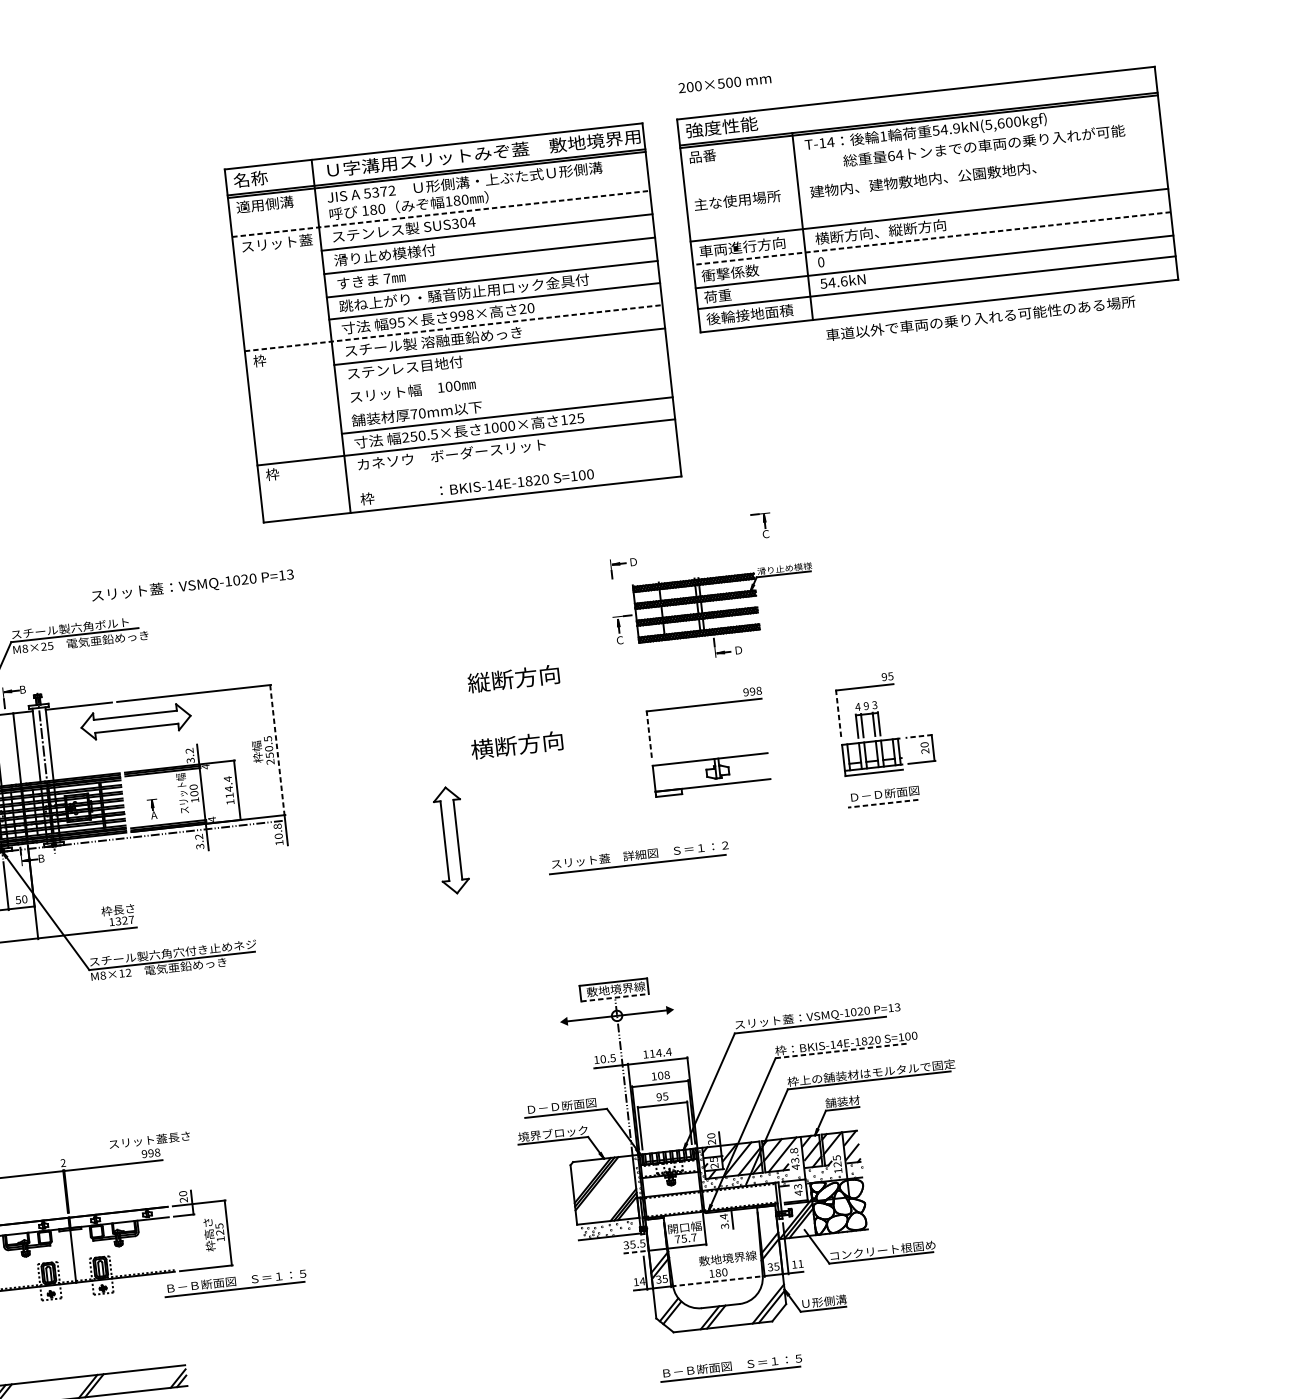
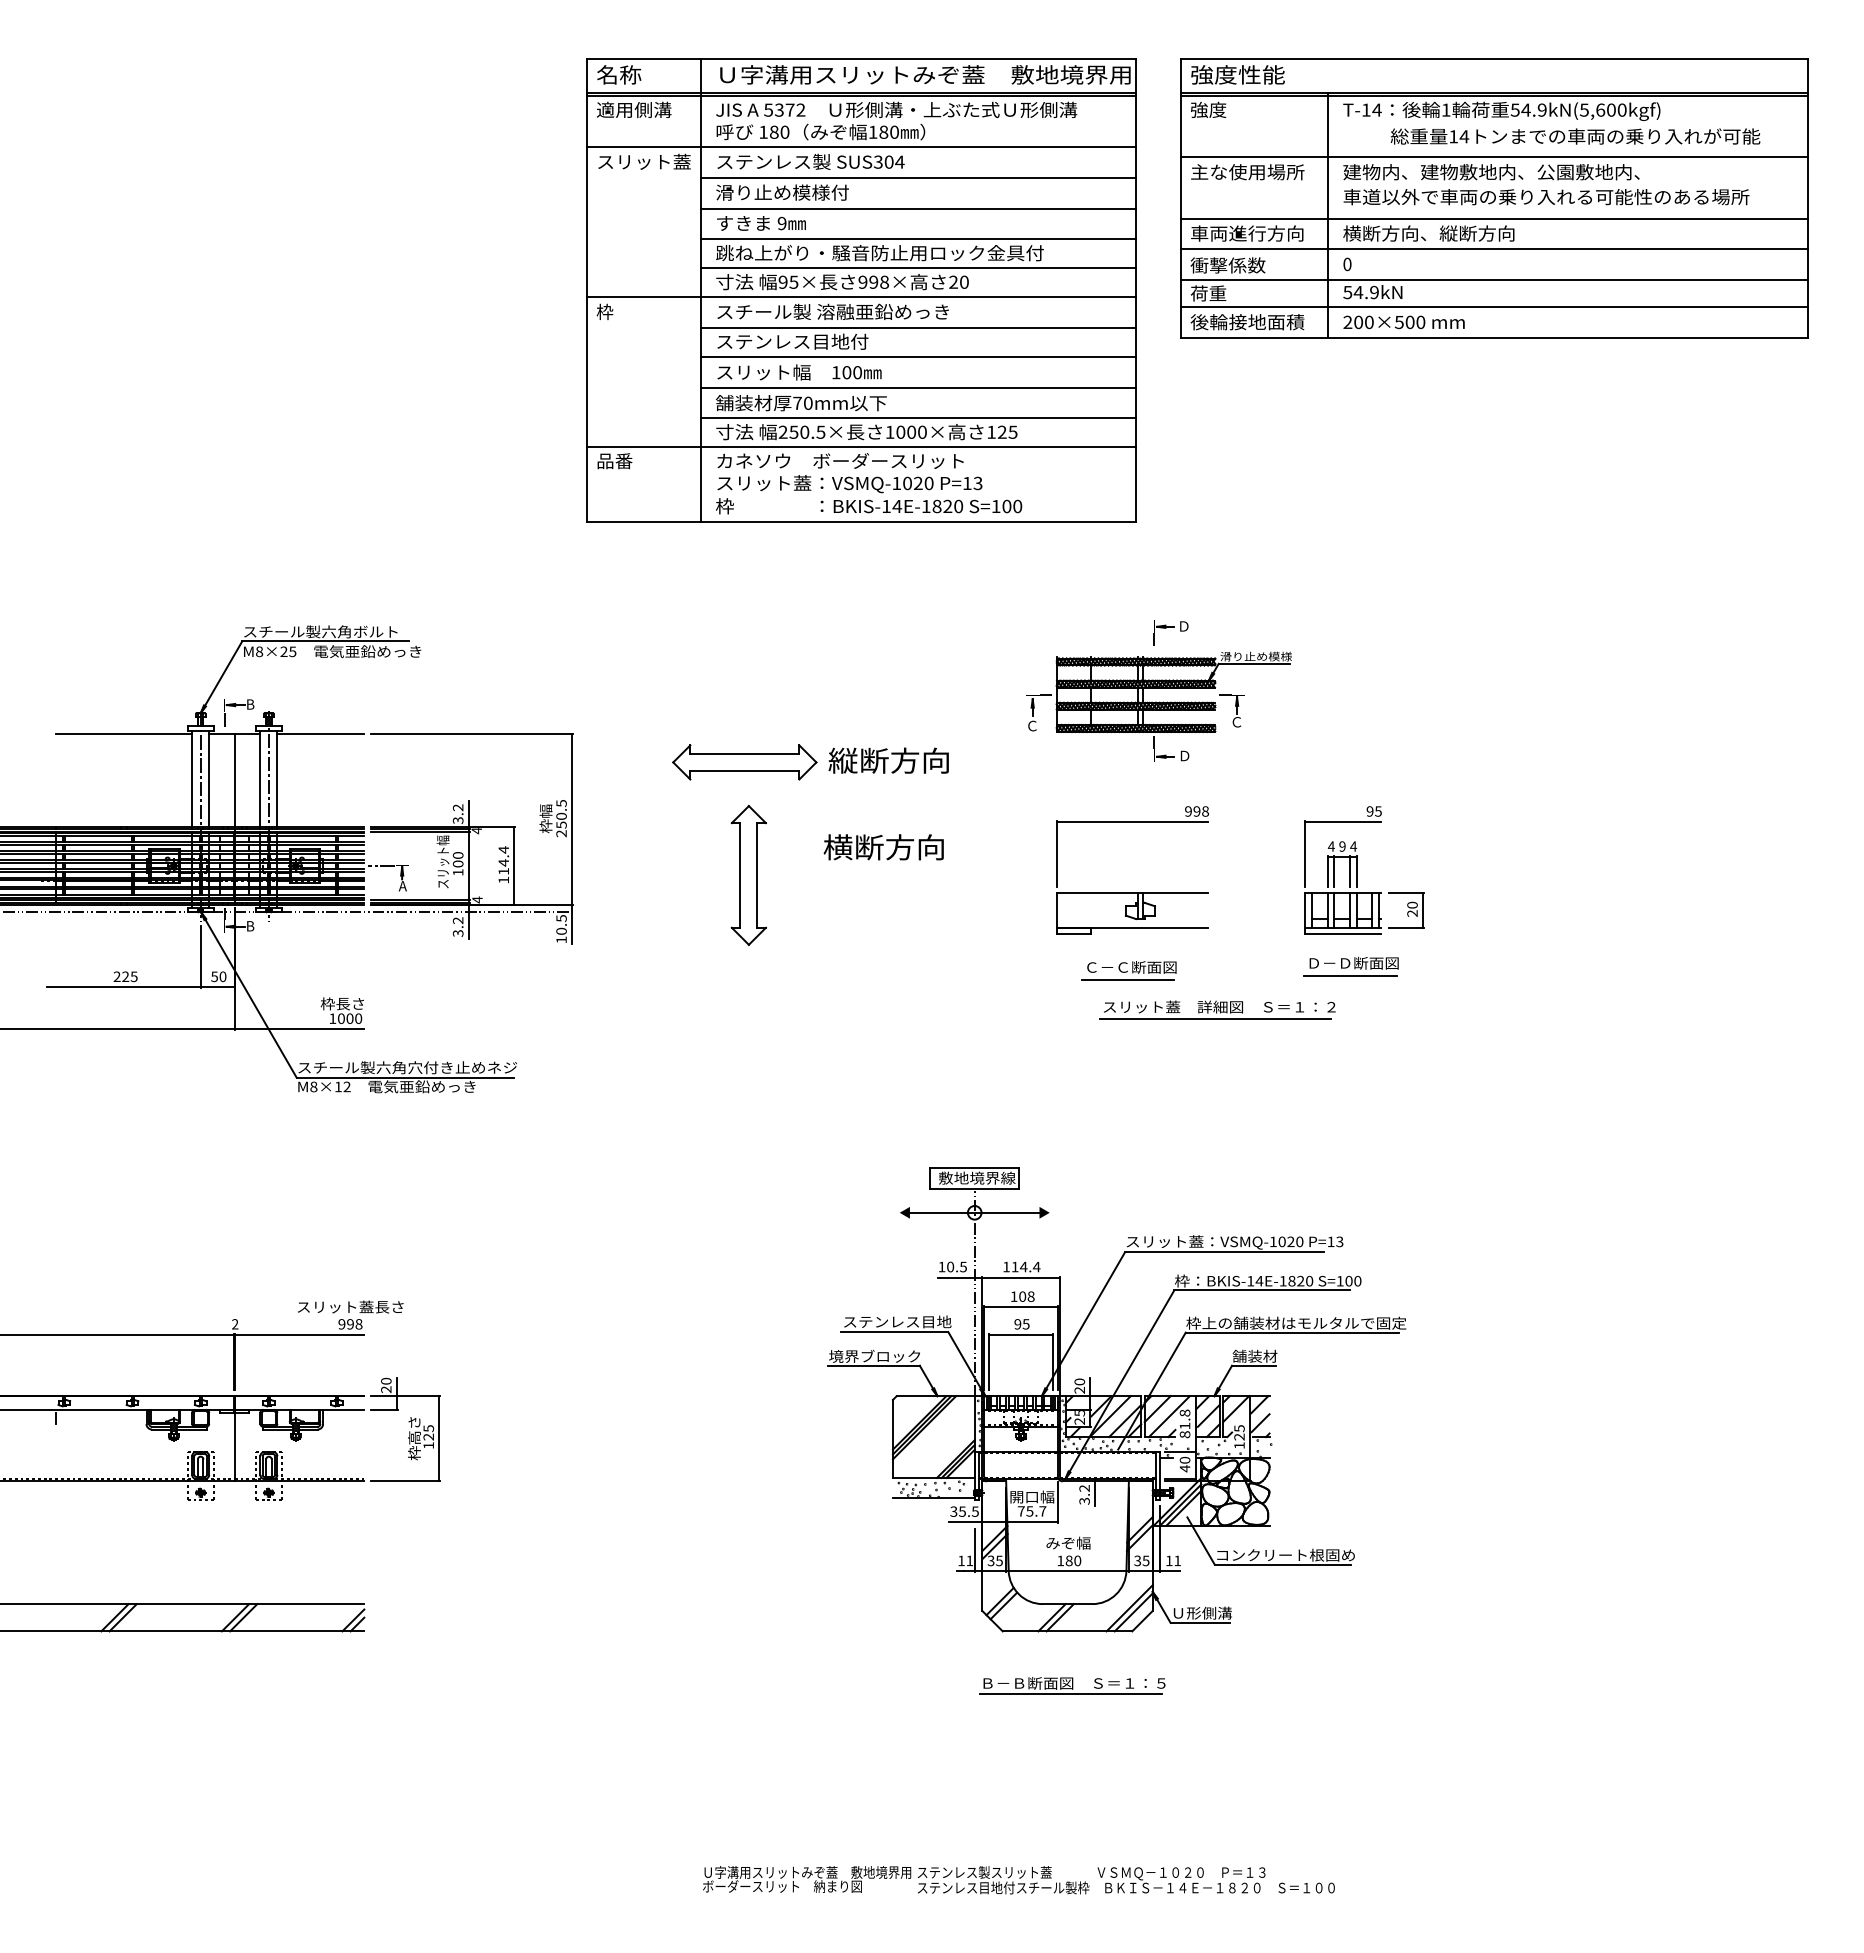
text: (724, 83) -> (1403, 322), moved
text: (891, 155) -> (1453, 136), 64 -> 14
text: (702, 156) -> (1208, 109), 品番 -> 強度
line: (924, 168) -> (1494, 157), added
line: (441, 214) -> (861, 147), dashed -> solid
line: (931, 238) -> (1494, 249), dashed -> solid
text: (386, 278) -> (781, 223), 7 -> 9
text: (844, 281) -> (1374, 292), 54.6kN -> 54.9kN
text: (980, 318) -> (1546, 197), moved
line: (453, 328) -> (861, 297), dashed -> solid
line: (502, 368) -> (918, 356), added
line: (504, 392) -> (918, 387), added
text: (279, 474) -> (614, 461), 枠 -> 品番
part: (760, 525) -> (1231, 710), moved
part: (623, 567) -> (1170, 632), moved
text: (192, 586) -> (849, 484), moved
text: (874, 705) -> (1353, 846), 3 -> 4
line: (838, 714) -> (1305, 853), dashed -> solid
part: (135, 721) -> (744, 762), moved
line: (649, 735) -> (1056, 853), dashed -> solid
line: (919, 736) -> (1406, 893), dashed -> solid
line: (277, 750) -> (572, 819), dashed -> solid
line: (135, 801) -> (380, 865), added
line: (882, 803) -> (1349, 975), dashed -> solid
part: (713, 818) -> (1128, 970), added
text: (277, 826) -> (561, 918), 10.8 -> 10.5
part: (451, 839) -> (748, 874), moved
part: (638, 856) -> (1217, 1009), moved
text: (124, 920) -> (349, 1018), 1327 -> 1000
line: (615, 997) -> (975, 1188), dashed -> solid
line: (842, 1050) -> (1262, 1290), dashed -> solid
text: (567, 1105) -> (897, 1321), Ｄ－Ｄ断面図 -> ステンレス目地
text: (795, 1164) -> (1184, 1430), 43.8 -> 81.8
text: (797, 1186) -> (1184, 1459), 43 -> 40
text: (723, 1216) -> (1084, 1488), 3.4 -> 3.2
line: (636, 1251) -> (966, 1521), dashed -> solid
text: (727, 1257) -> (1083, 1542), 敷地境界線 -> みぞ幅
text: (642, 1281) -> (969, 1560), 14 -> 11
line: (718, 1281) -> (1068, 1571), dashed -> solid
part: (235, 1282) -> (441, 1504), removed

